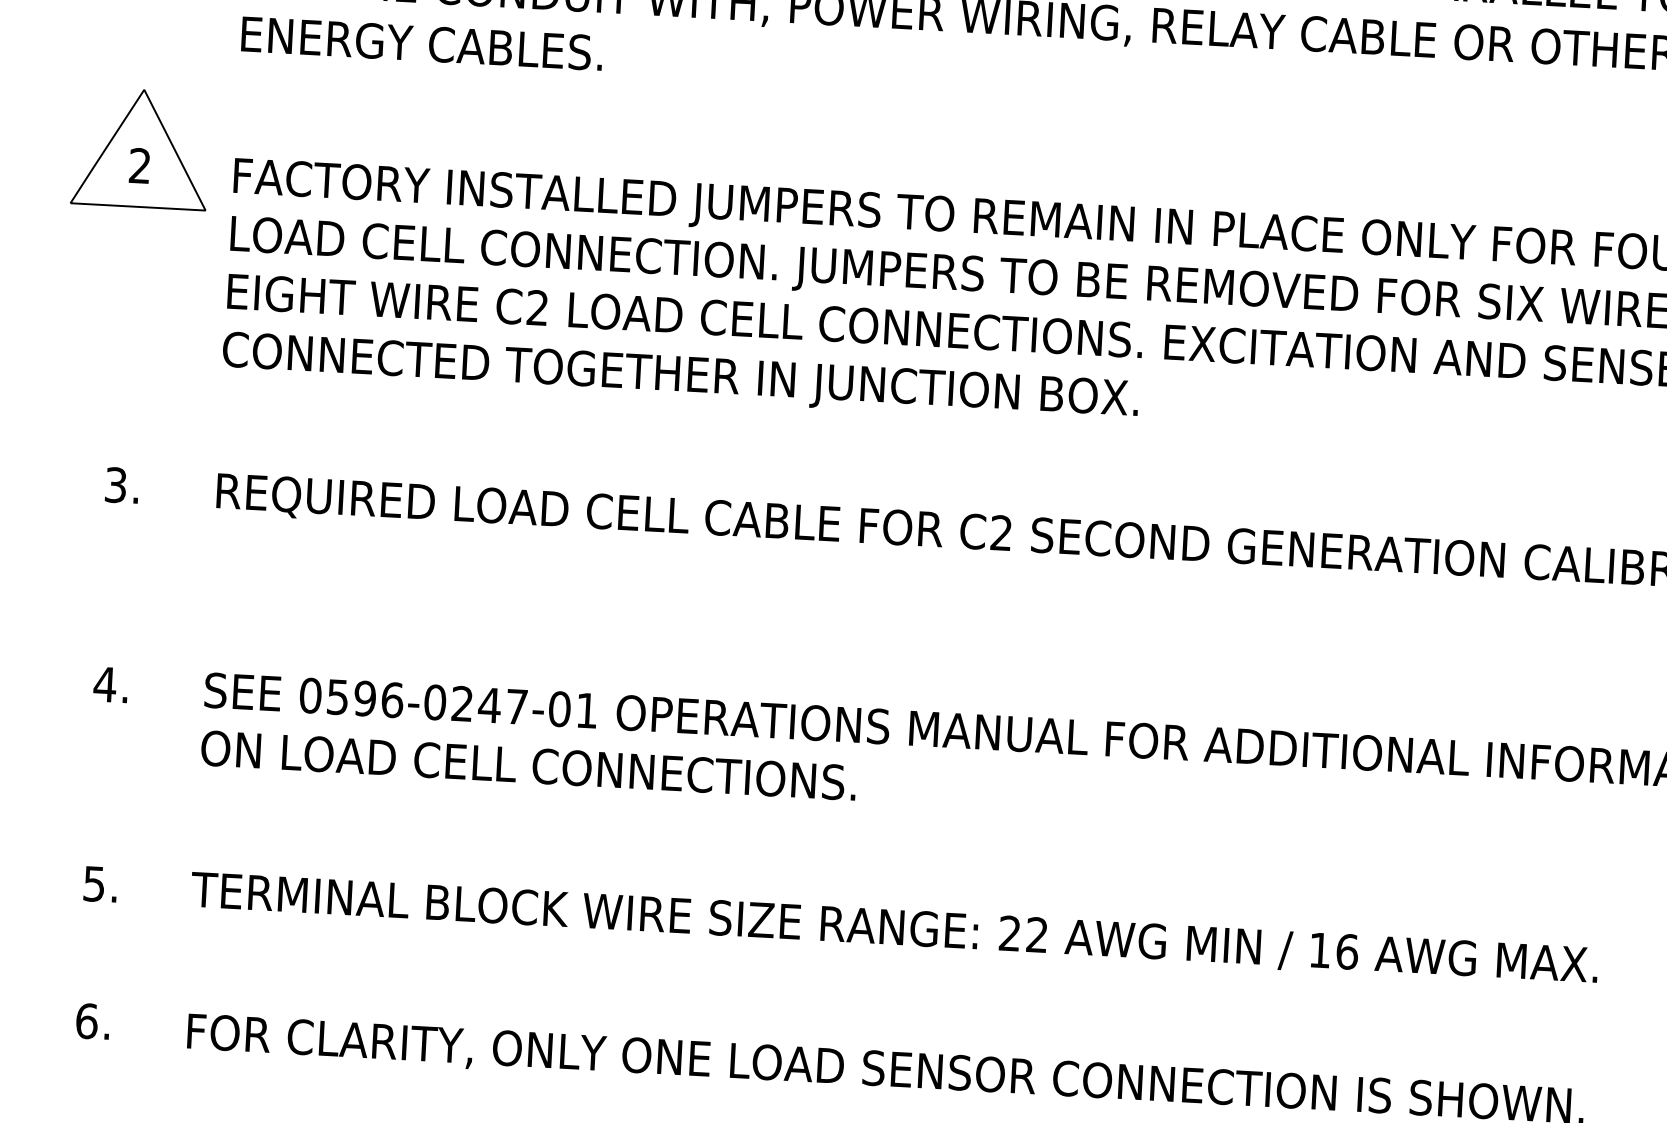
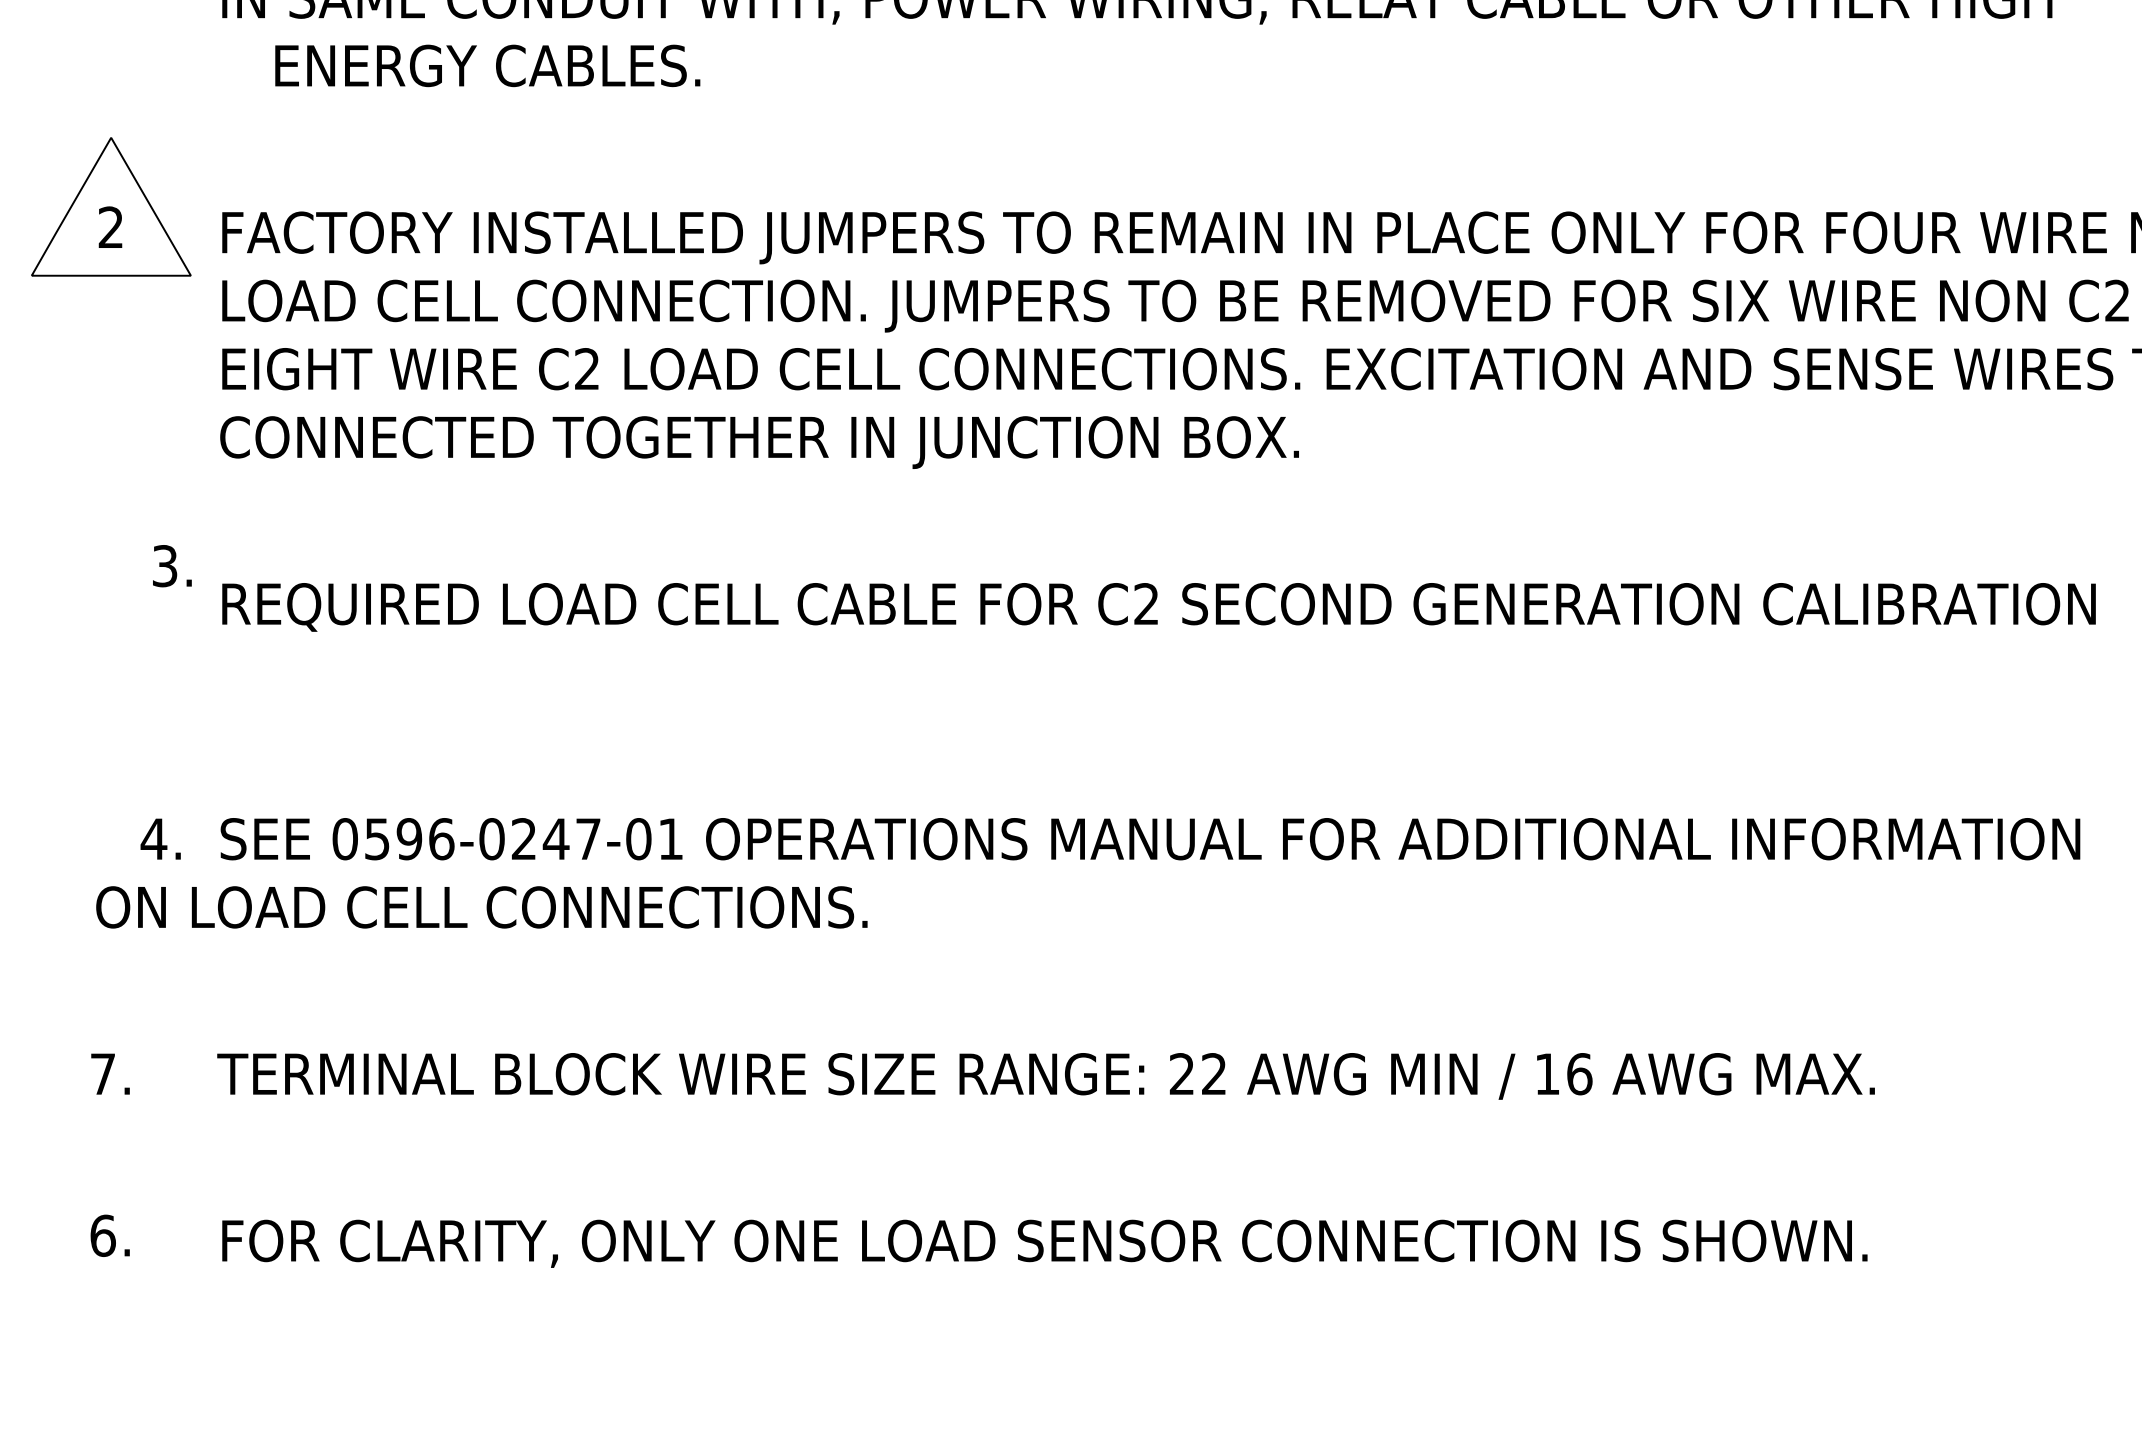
text: (421, 43) -> (487, 65), moved
text: (122, 485) -> (172, 566), moved
text: (110, 684) -> (160, 838), moved
text: (528, 765) -> (481, 907), moved
text: (93, 884) -> (102, 1074), 5. -> 7.

